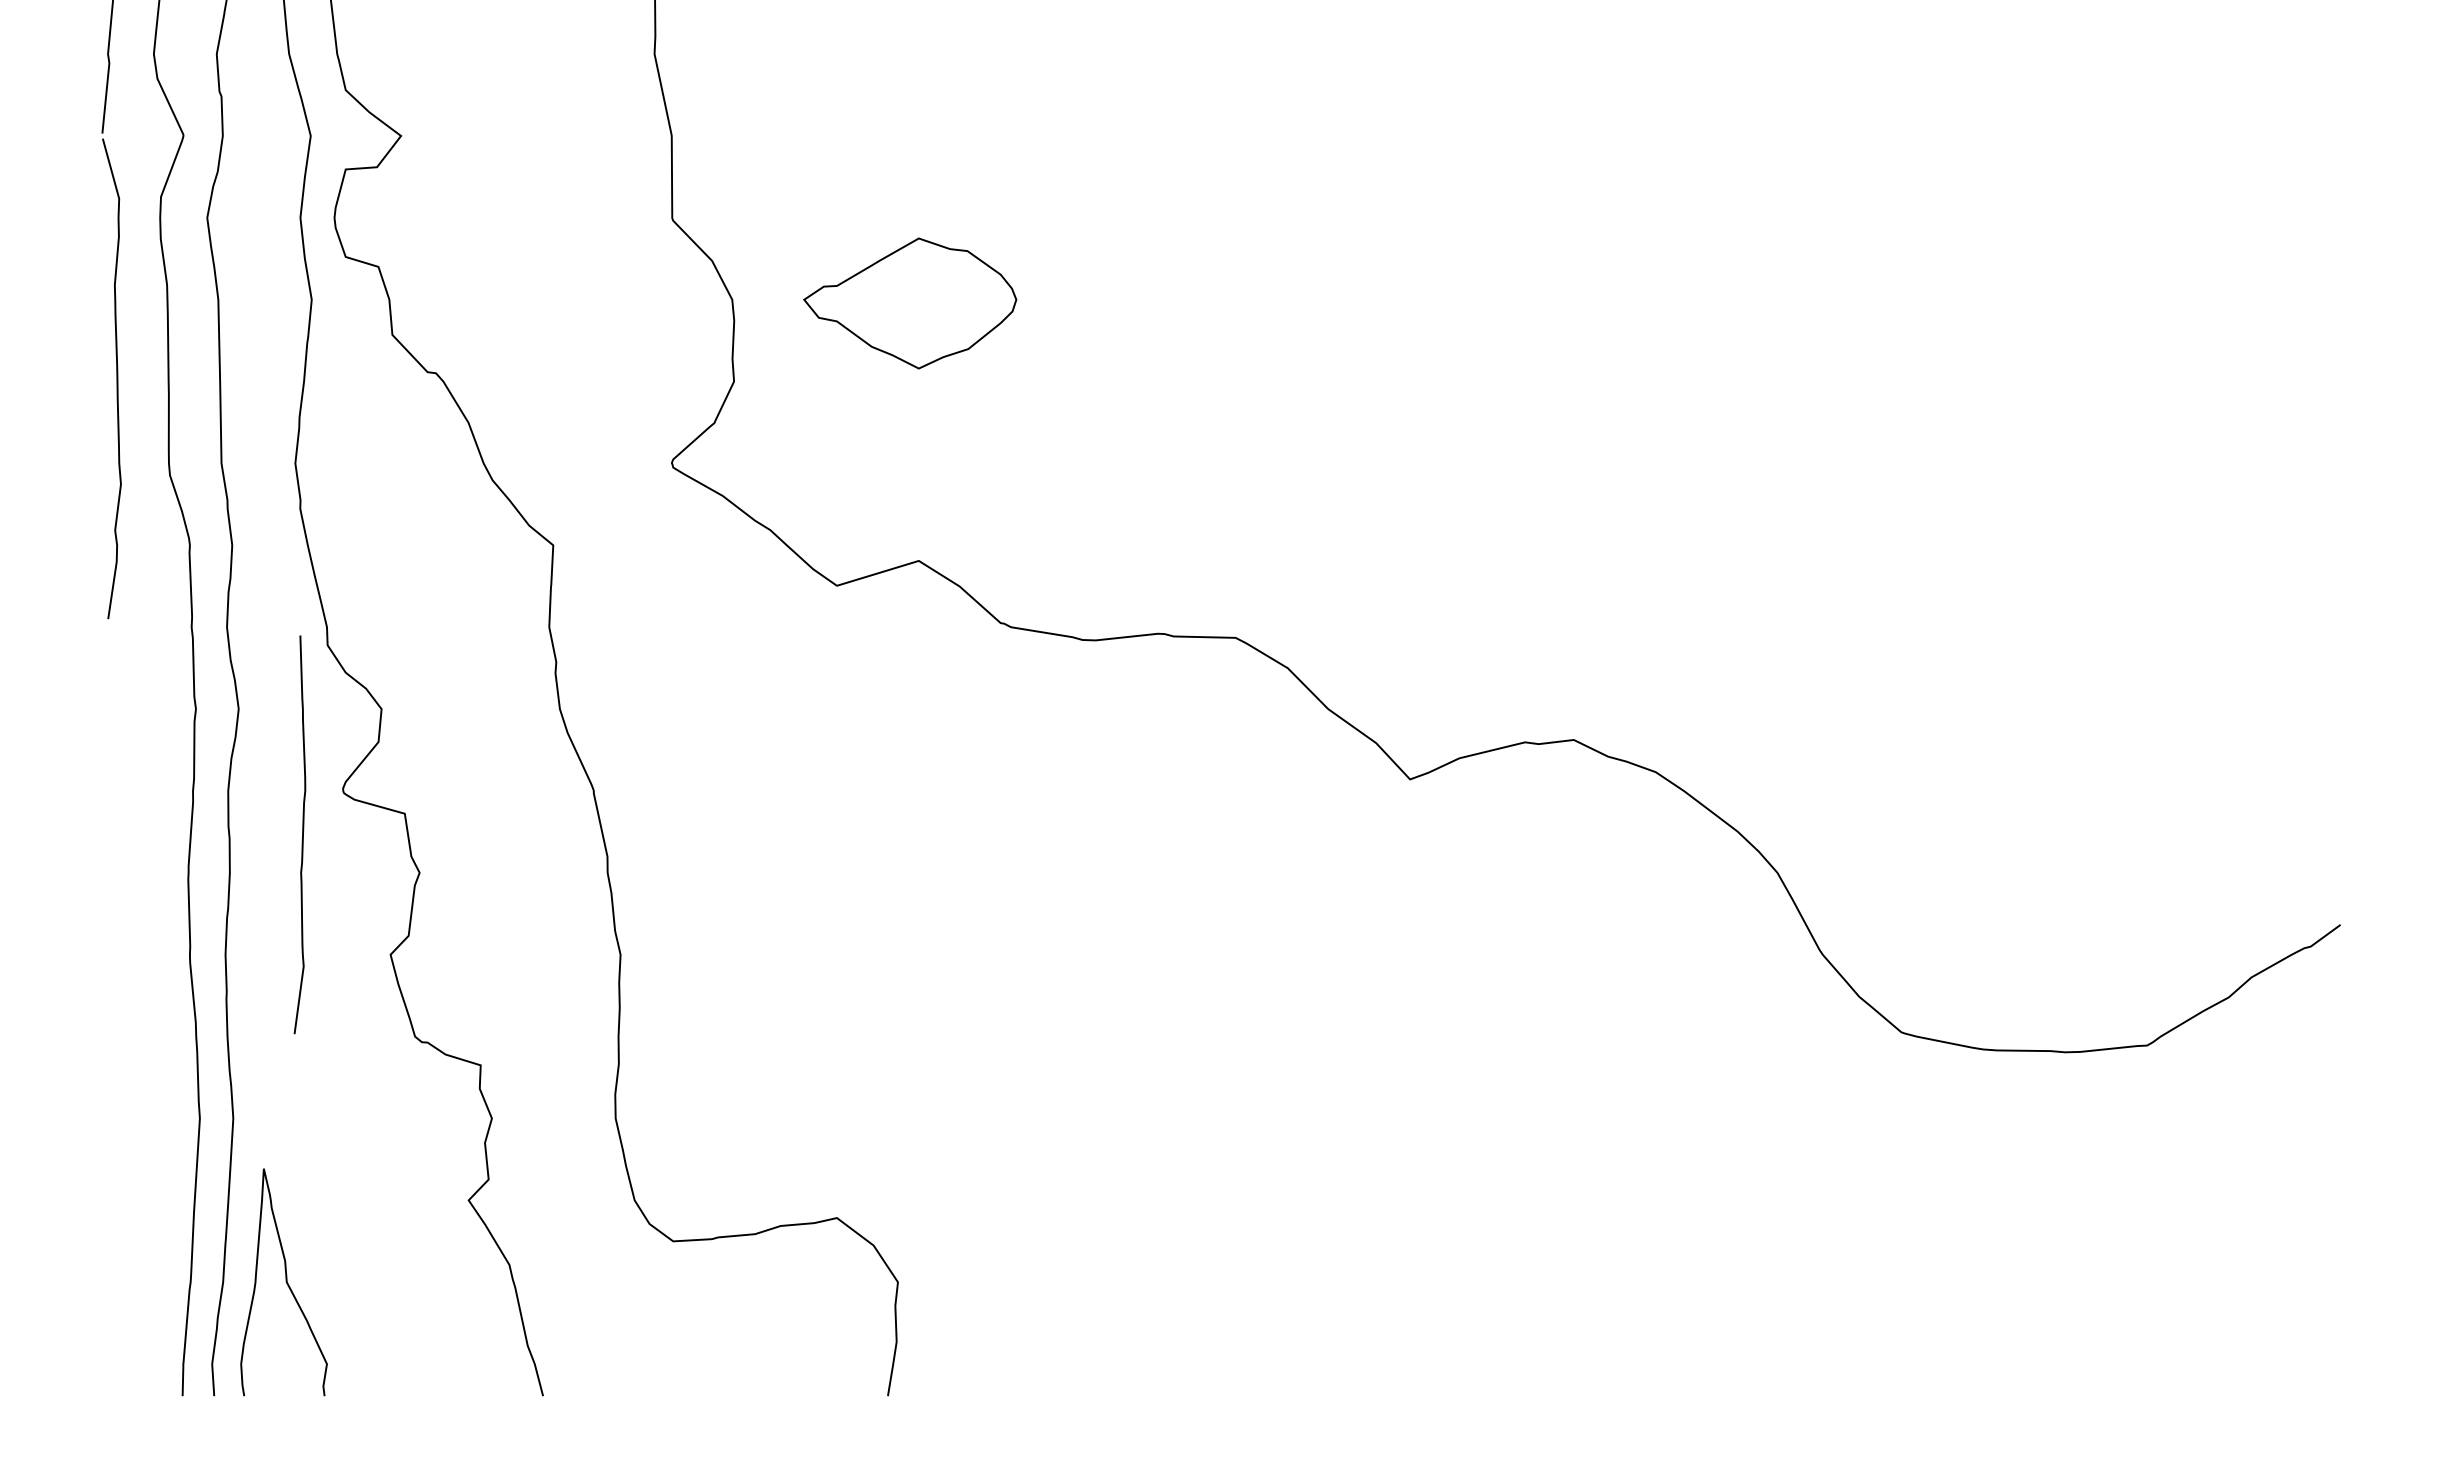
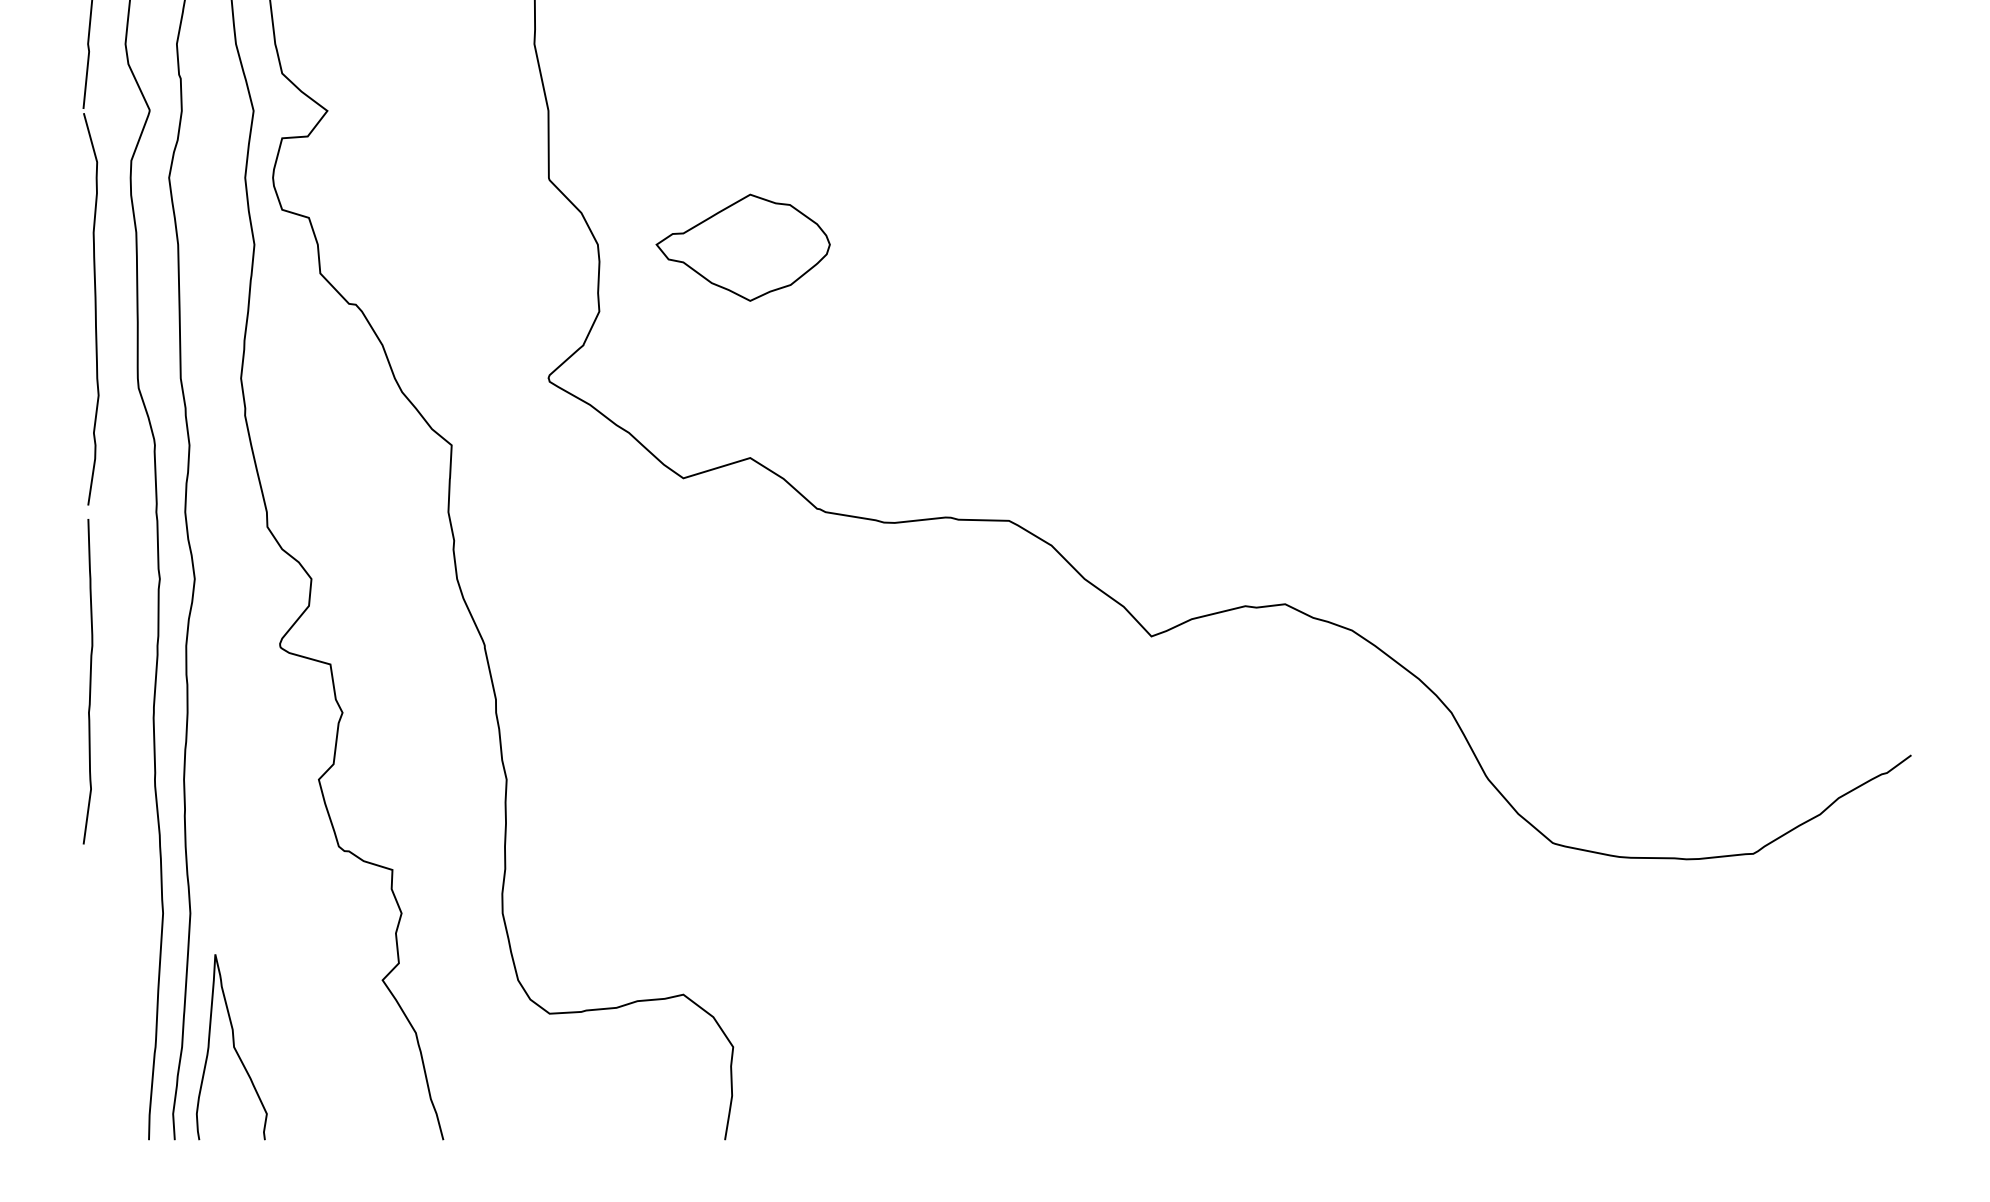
curve: (302, 834) -> (90, 681), moved

